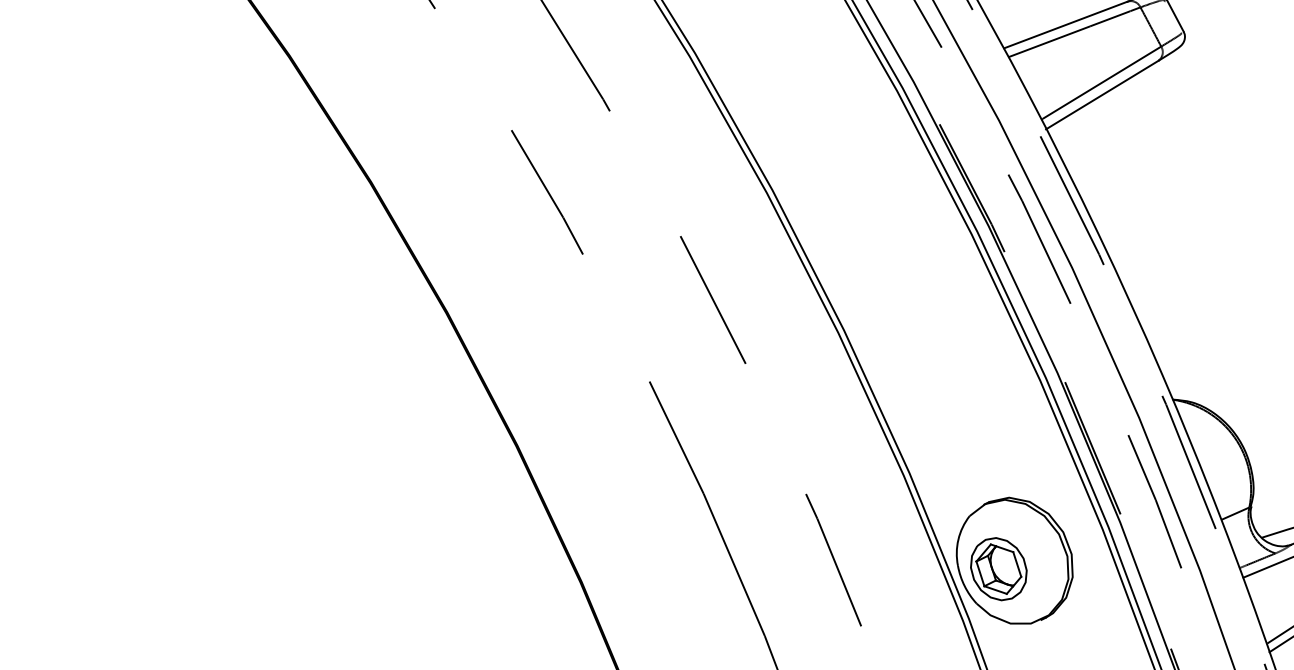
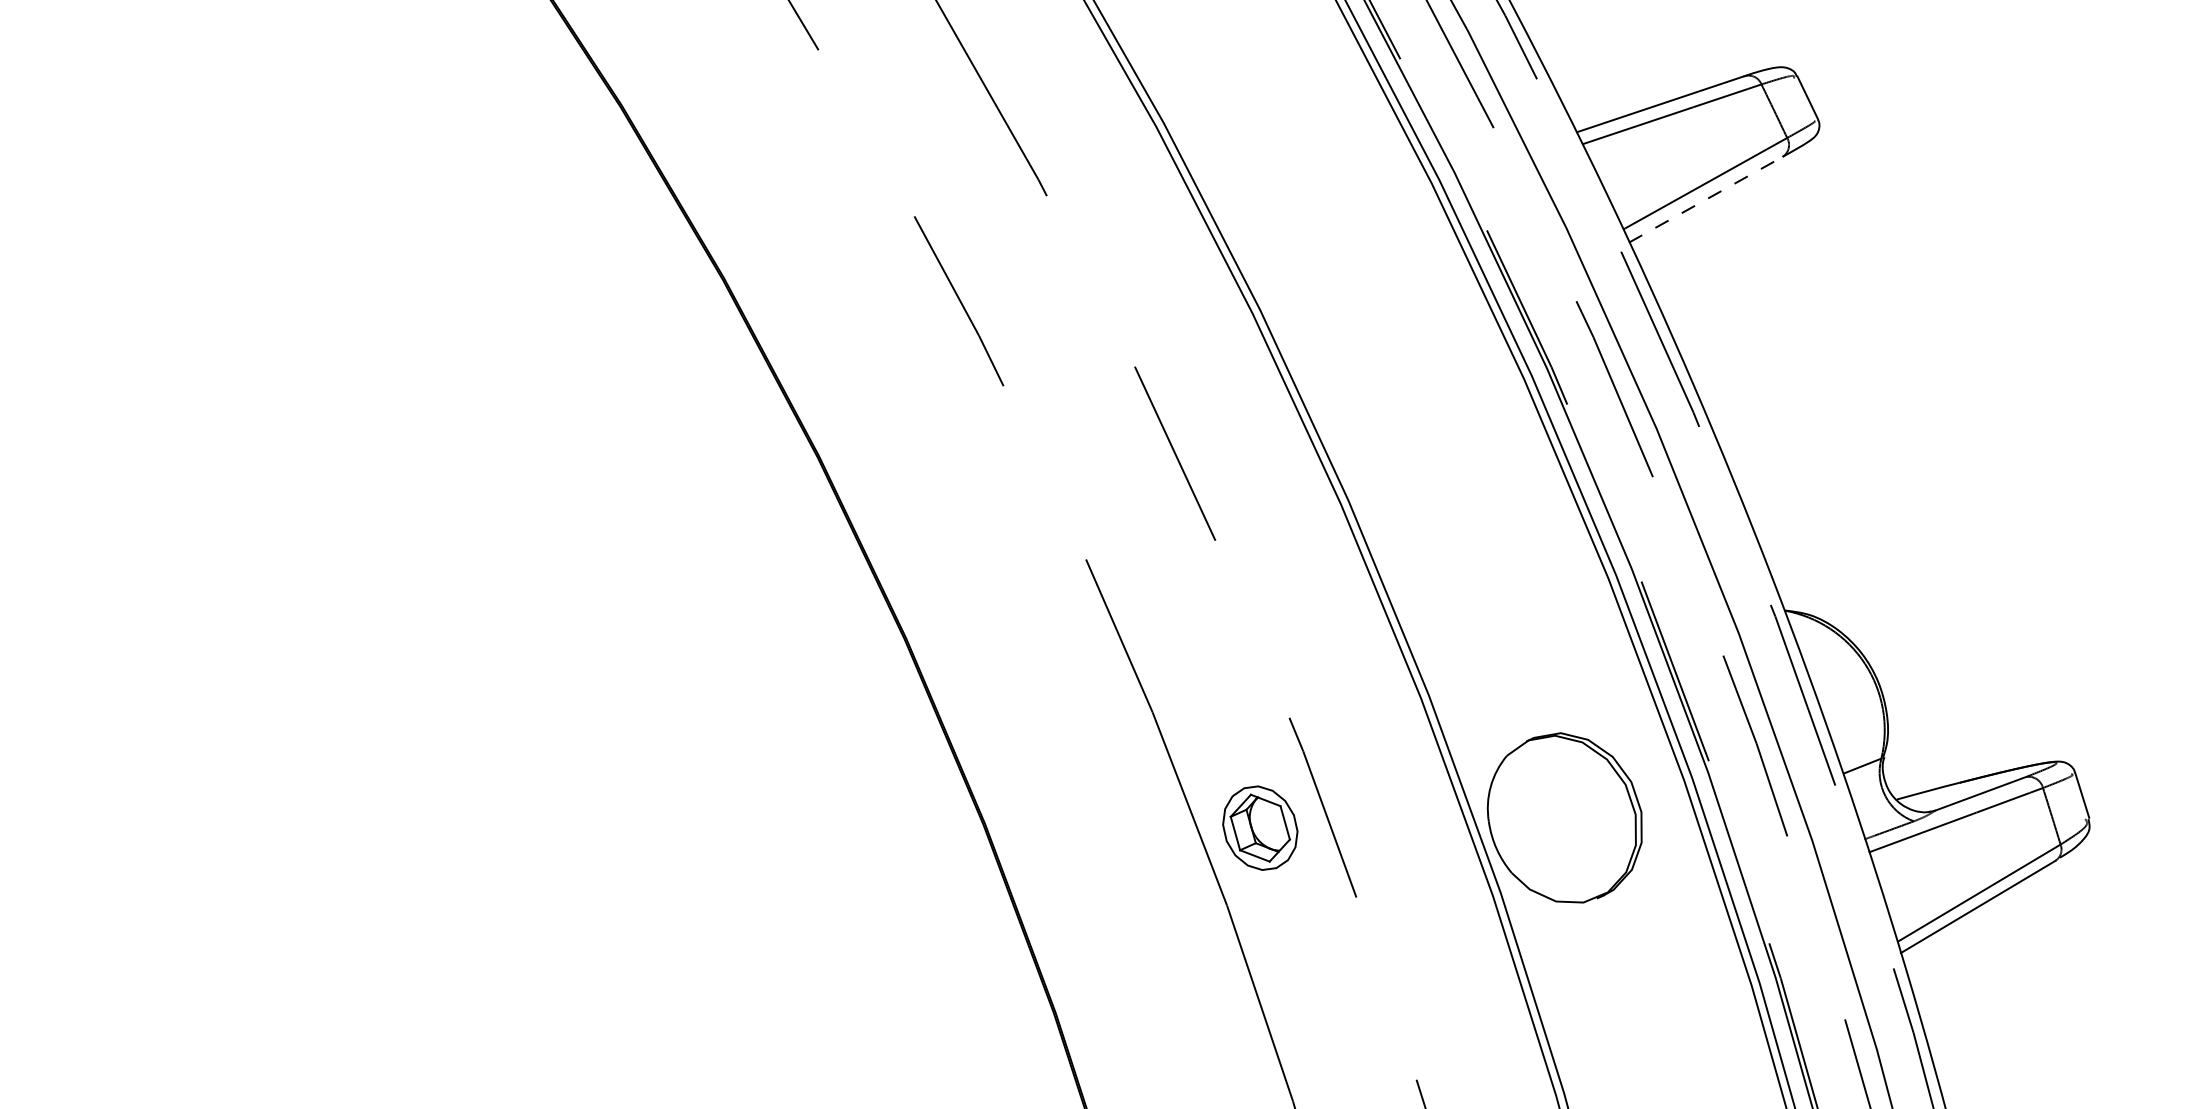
line: (1101, 94) -> (1705, 199), solid -> dashed
part: (998, 568) -> (1260, 827), moved

